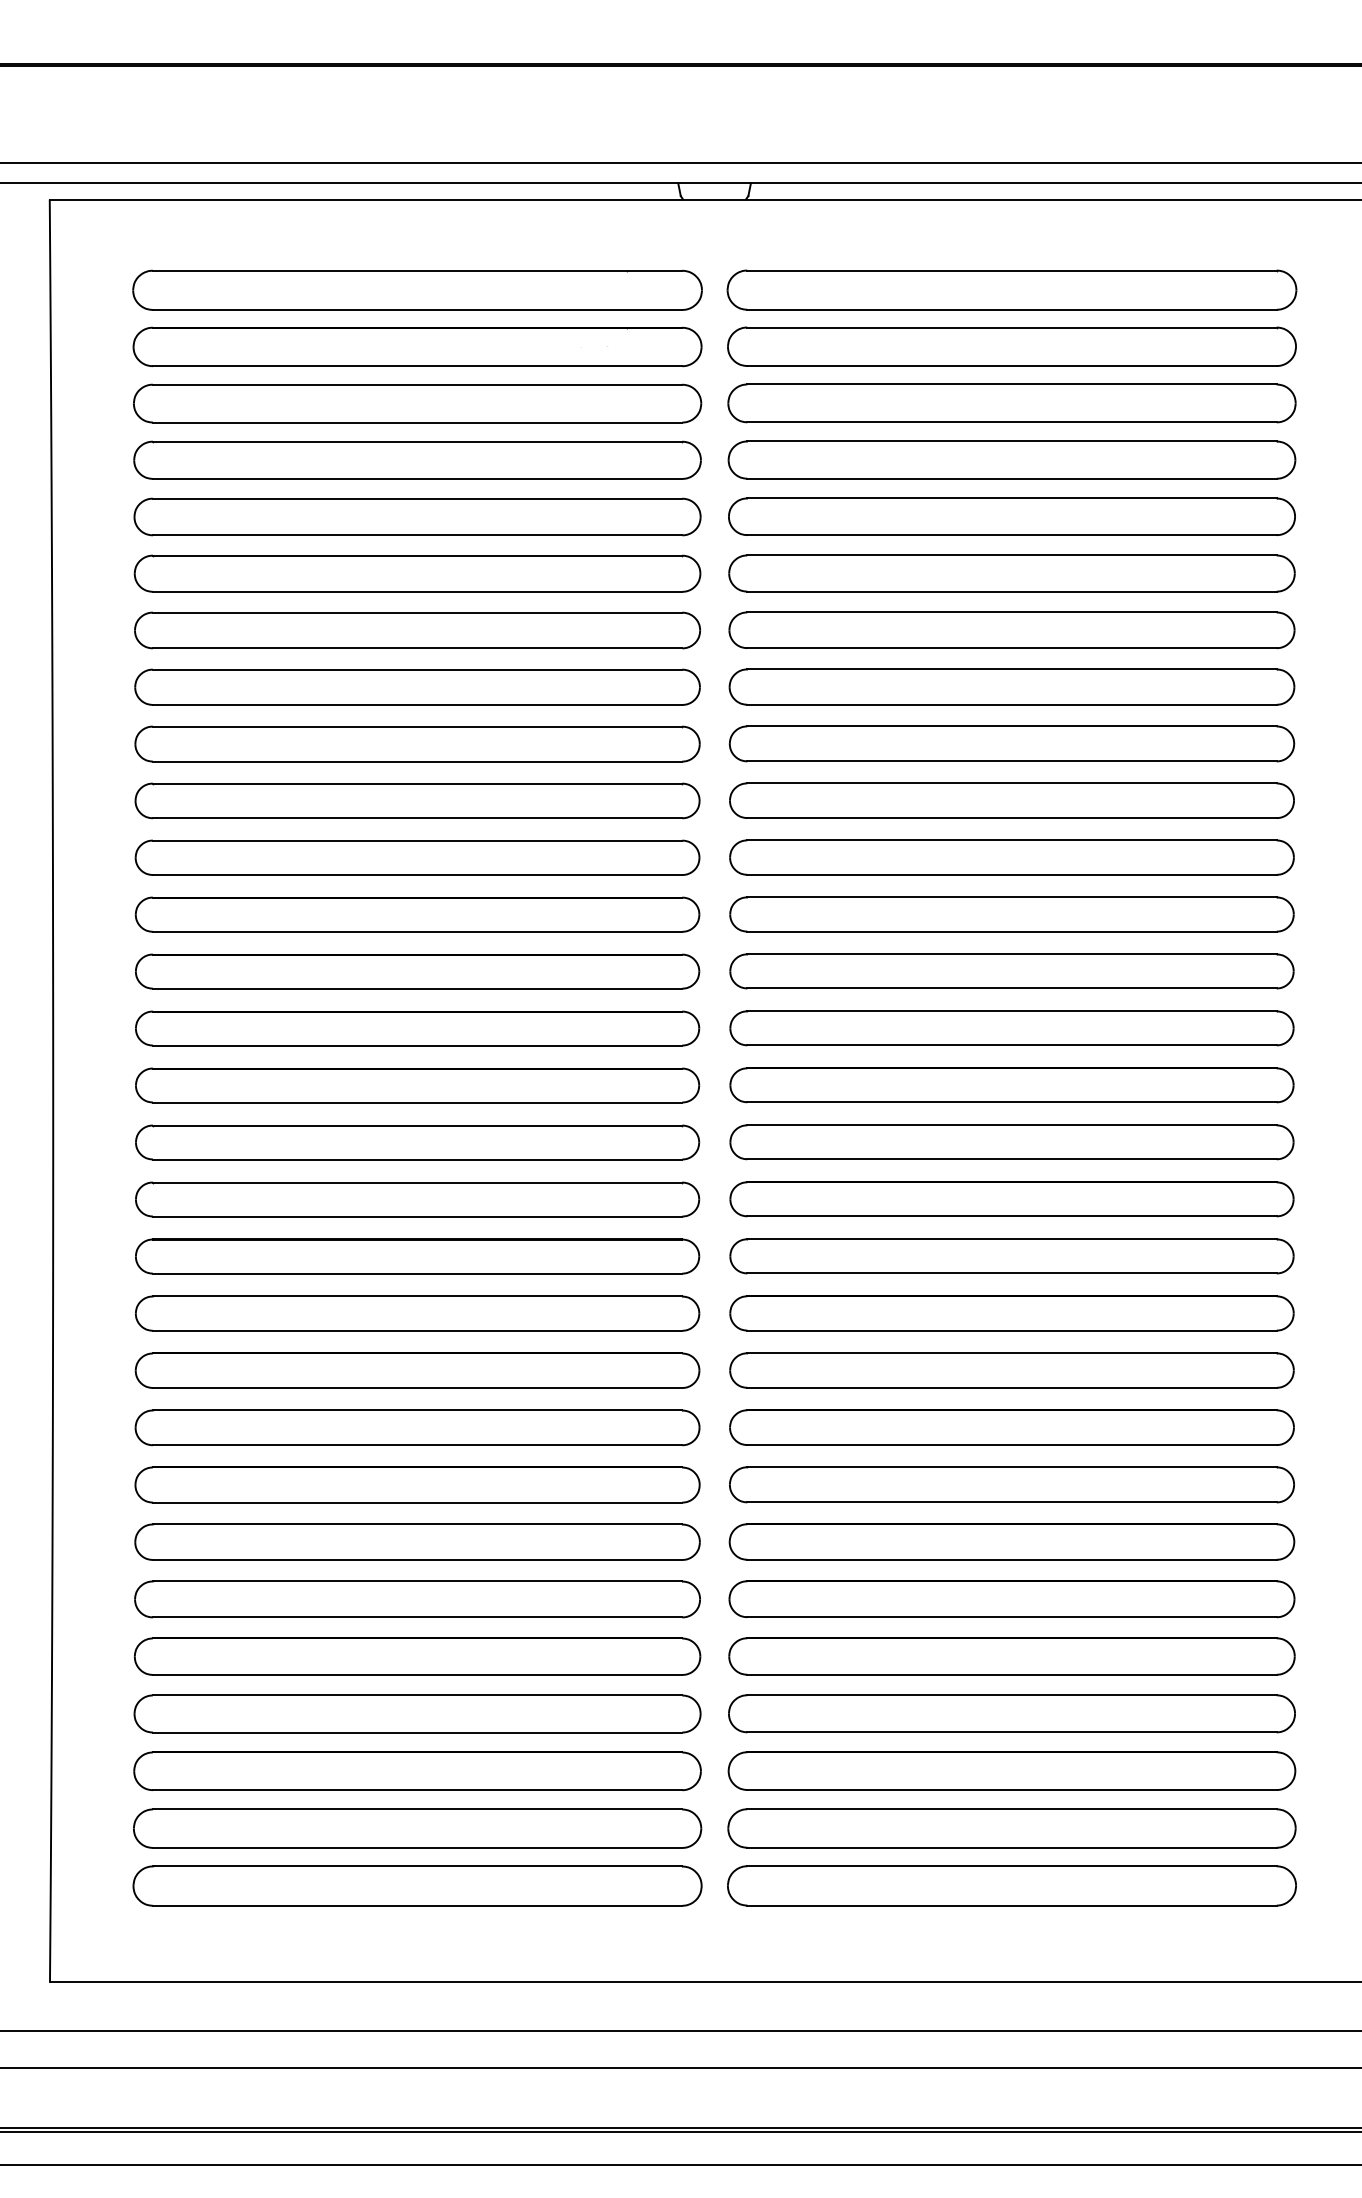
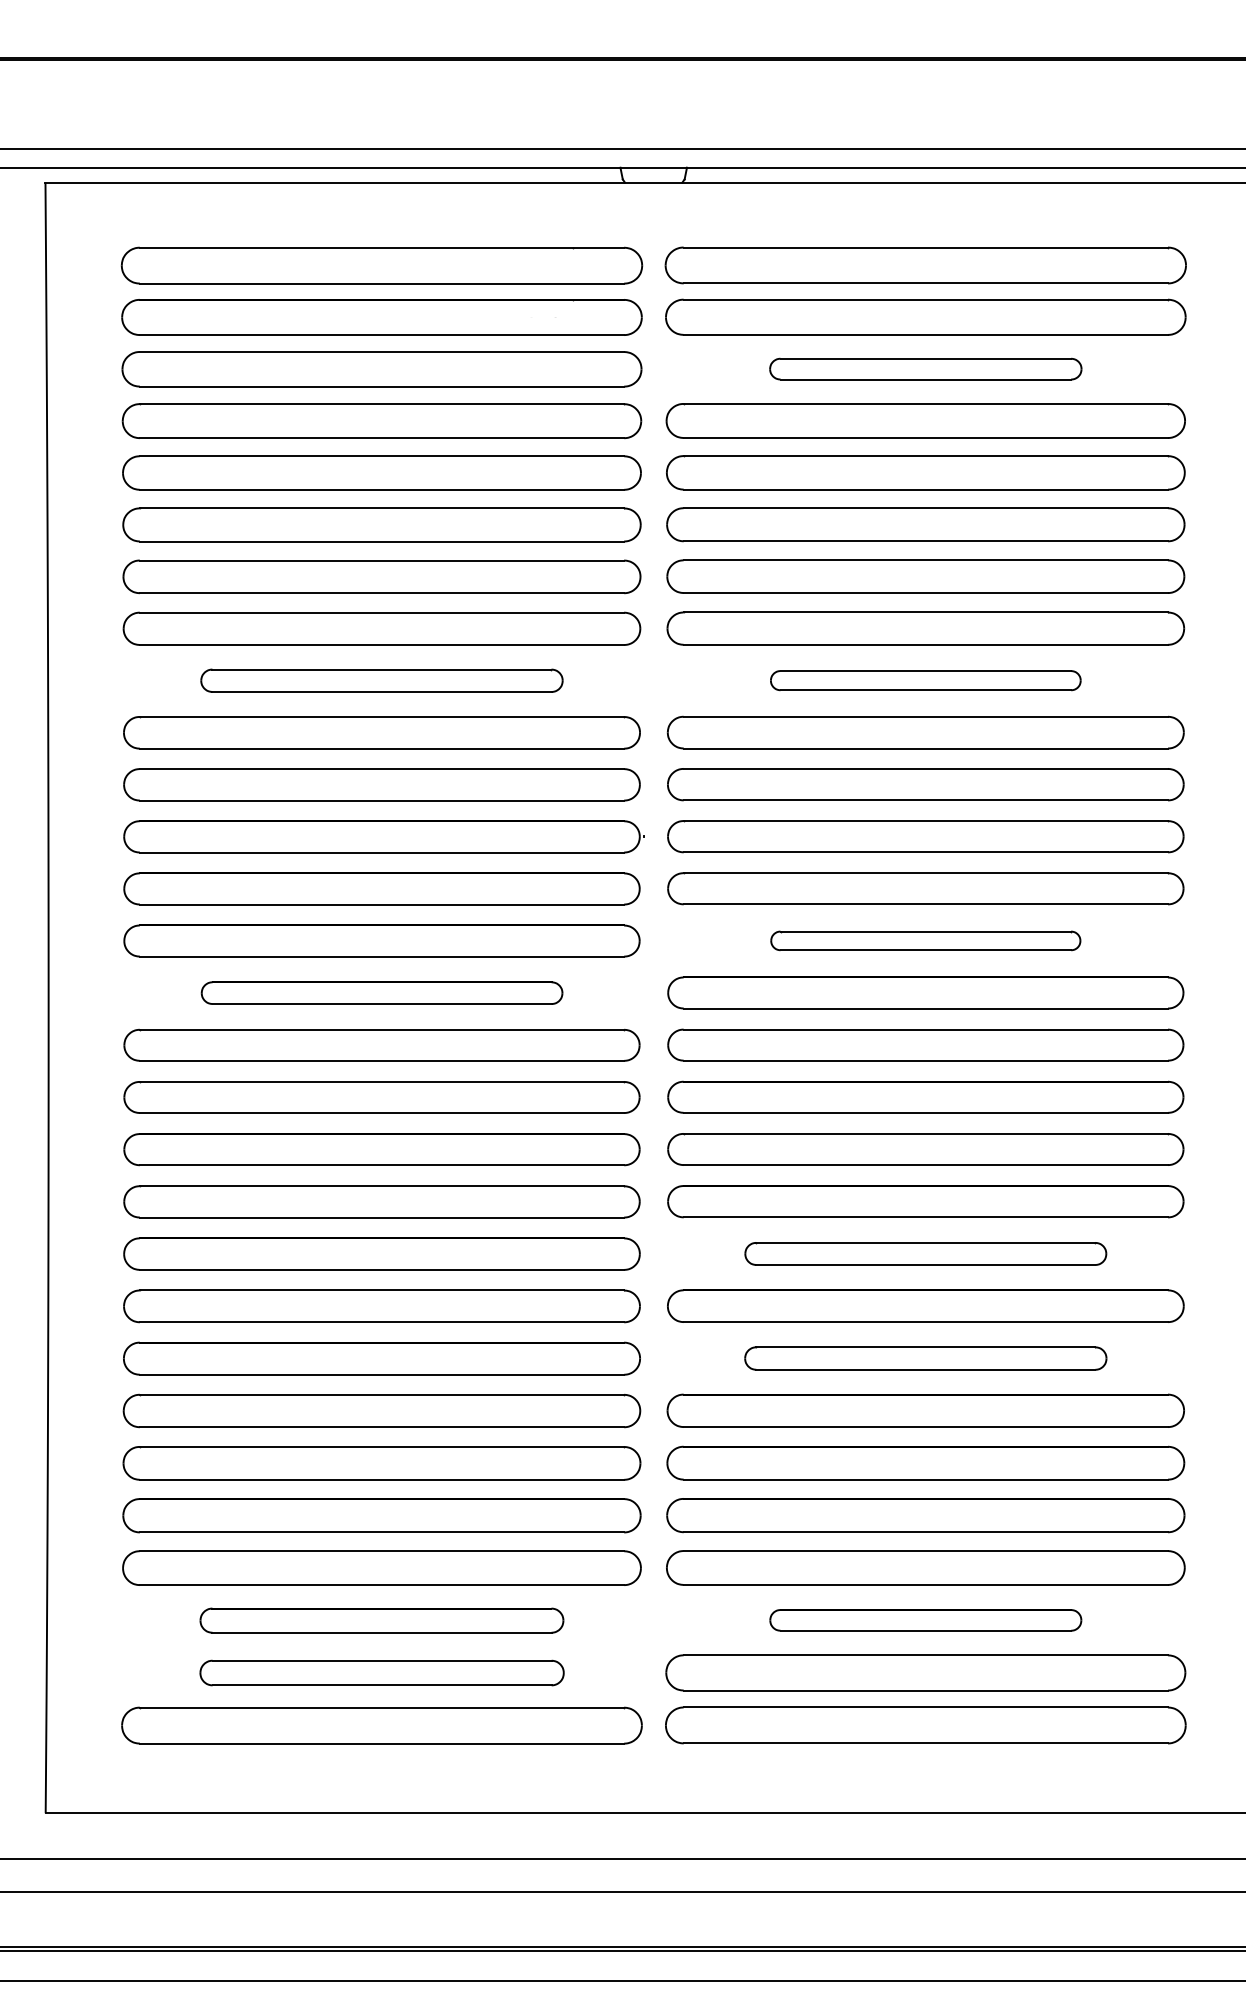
part: (1011, 403) -> (925, 369), size x0.6
part: (417, 743) -> (381, 680), size x0.7
part: (1011, 743) -> (925, 680), size x0.6
part: (1011, 1028) -> (925, 940), size x0.6
part: (417, 1085) -> (381, 993), size x0.7
part: (1011, 1370) -> (925, 1253), size x0.7
part: (1011, 1484) -> (925, 1358), size x0.7
part: (1011, 1770) -> (925, 1619), size x0.6
part: (417, 1771) -> (381, 1620), size x0.7
part: (417, 1828) -> (381, 1672), size x0.7

